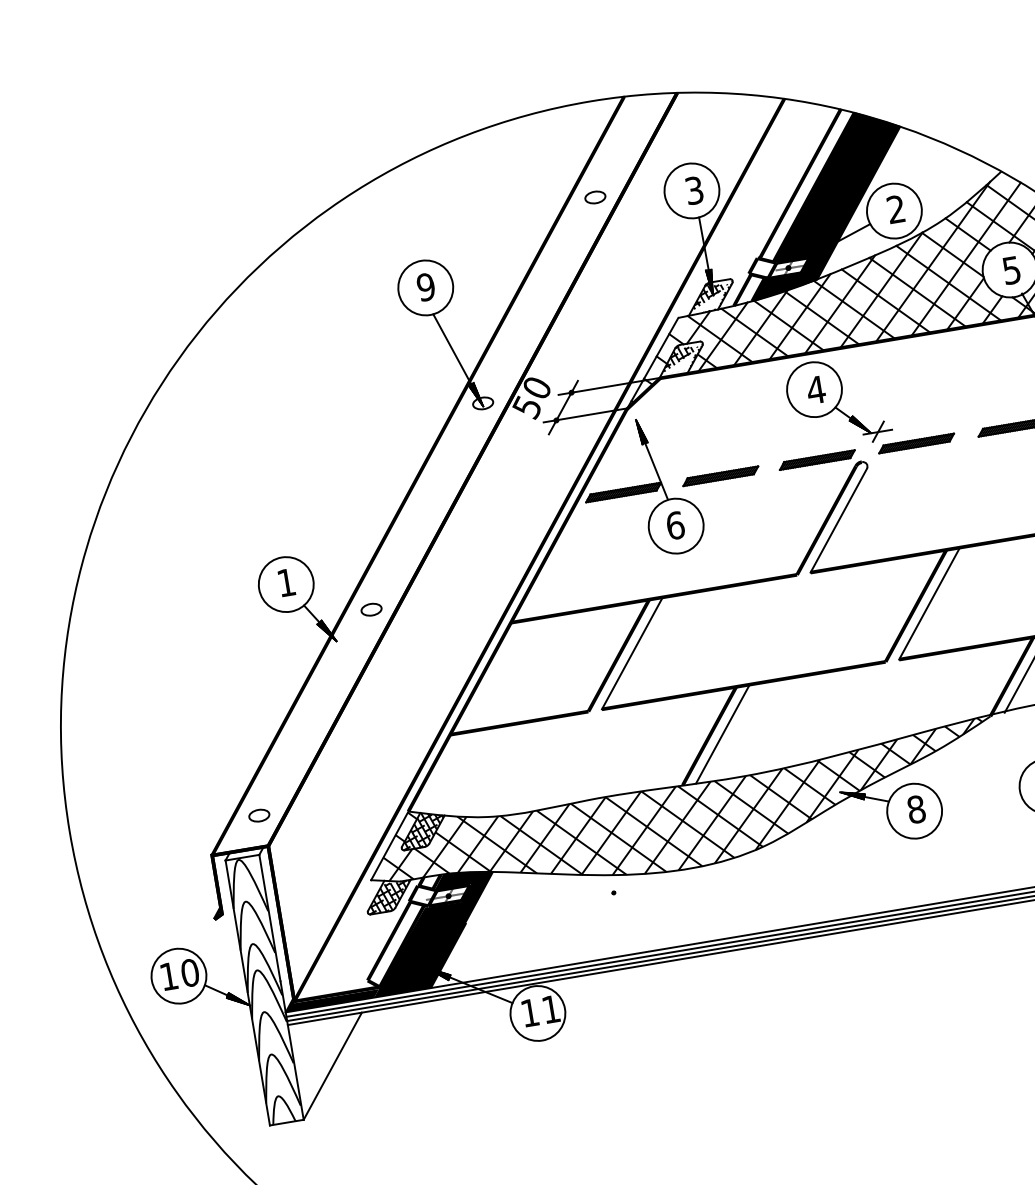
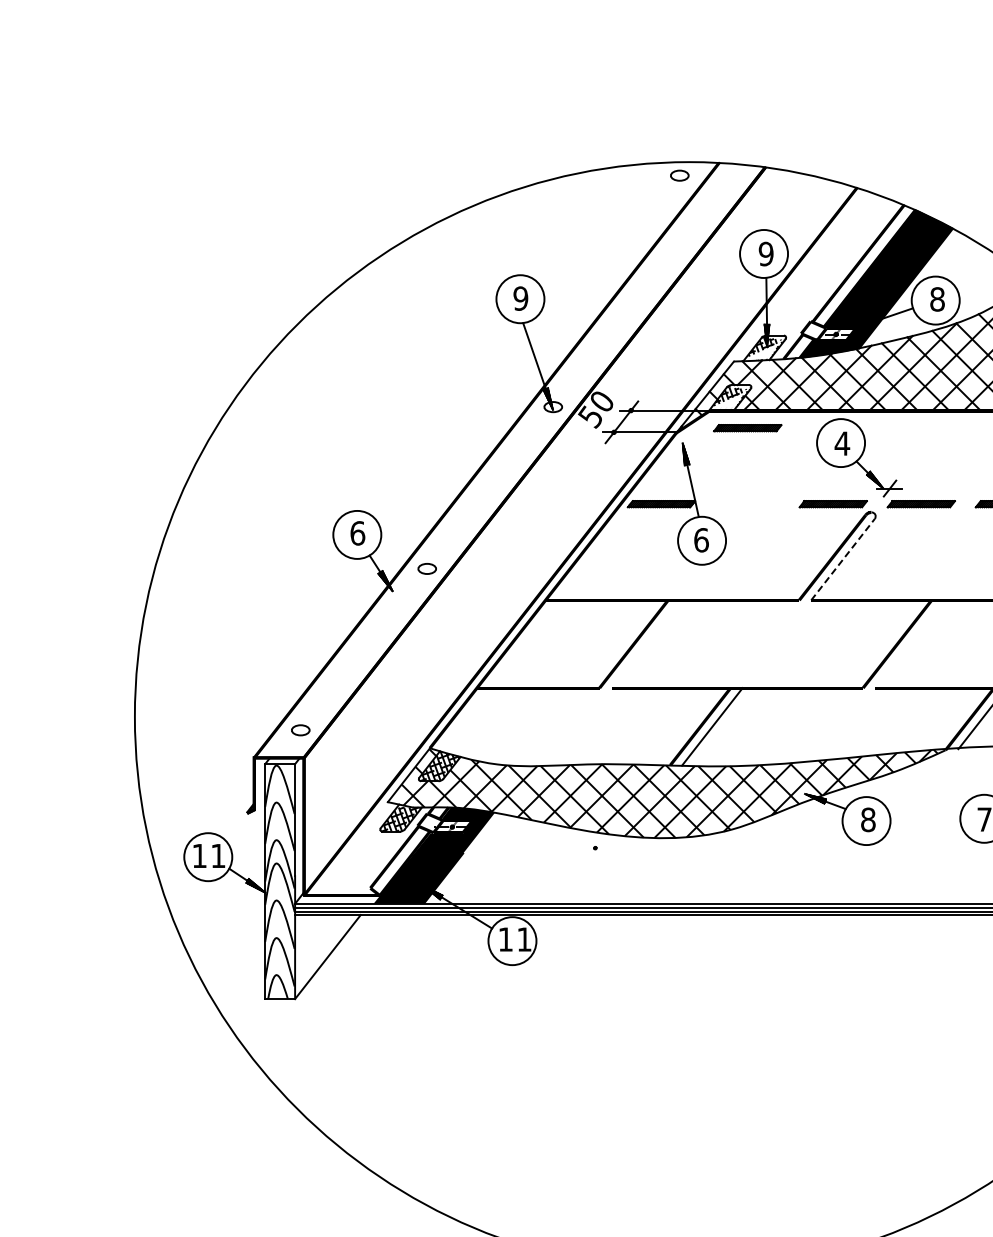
text: (693, 190) -> (765, 253), 3 -> 9
part: (595, 197) -> (679, 175), moved
text: (896, 209) -> (937, 299), 2 -> 8
part: (720, 476) -> (747, 428), moved
line: (839, 520) -> (843, 559), solid -> dashed
text: (286, 582) -> (357, 533), 1 -> 6
line: (929, 603) -> (909, 644), removed
line: (631, 653) -> (645, 644), removed
text: (190, 972) -> (218, 855), 10 -> 11
fill: (331, 998) -> (336, 898), removed

